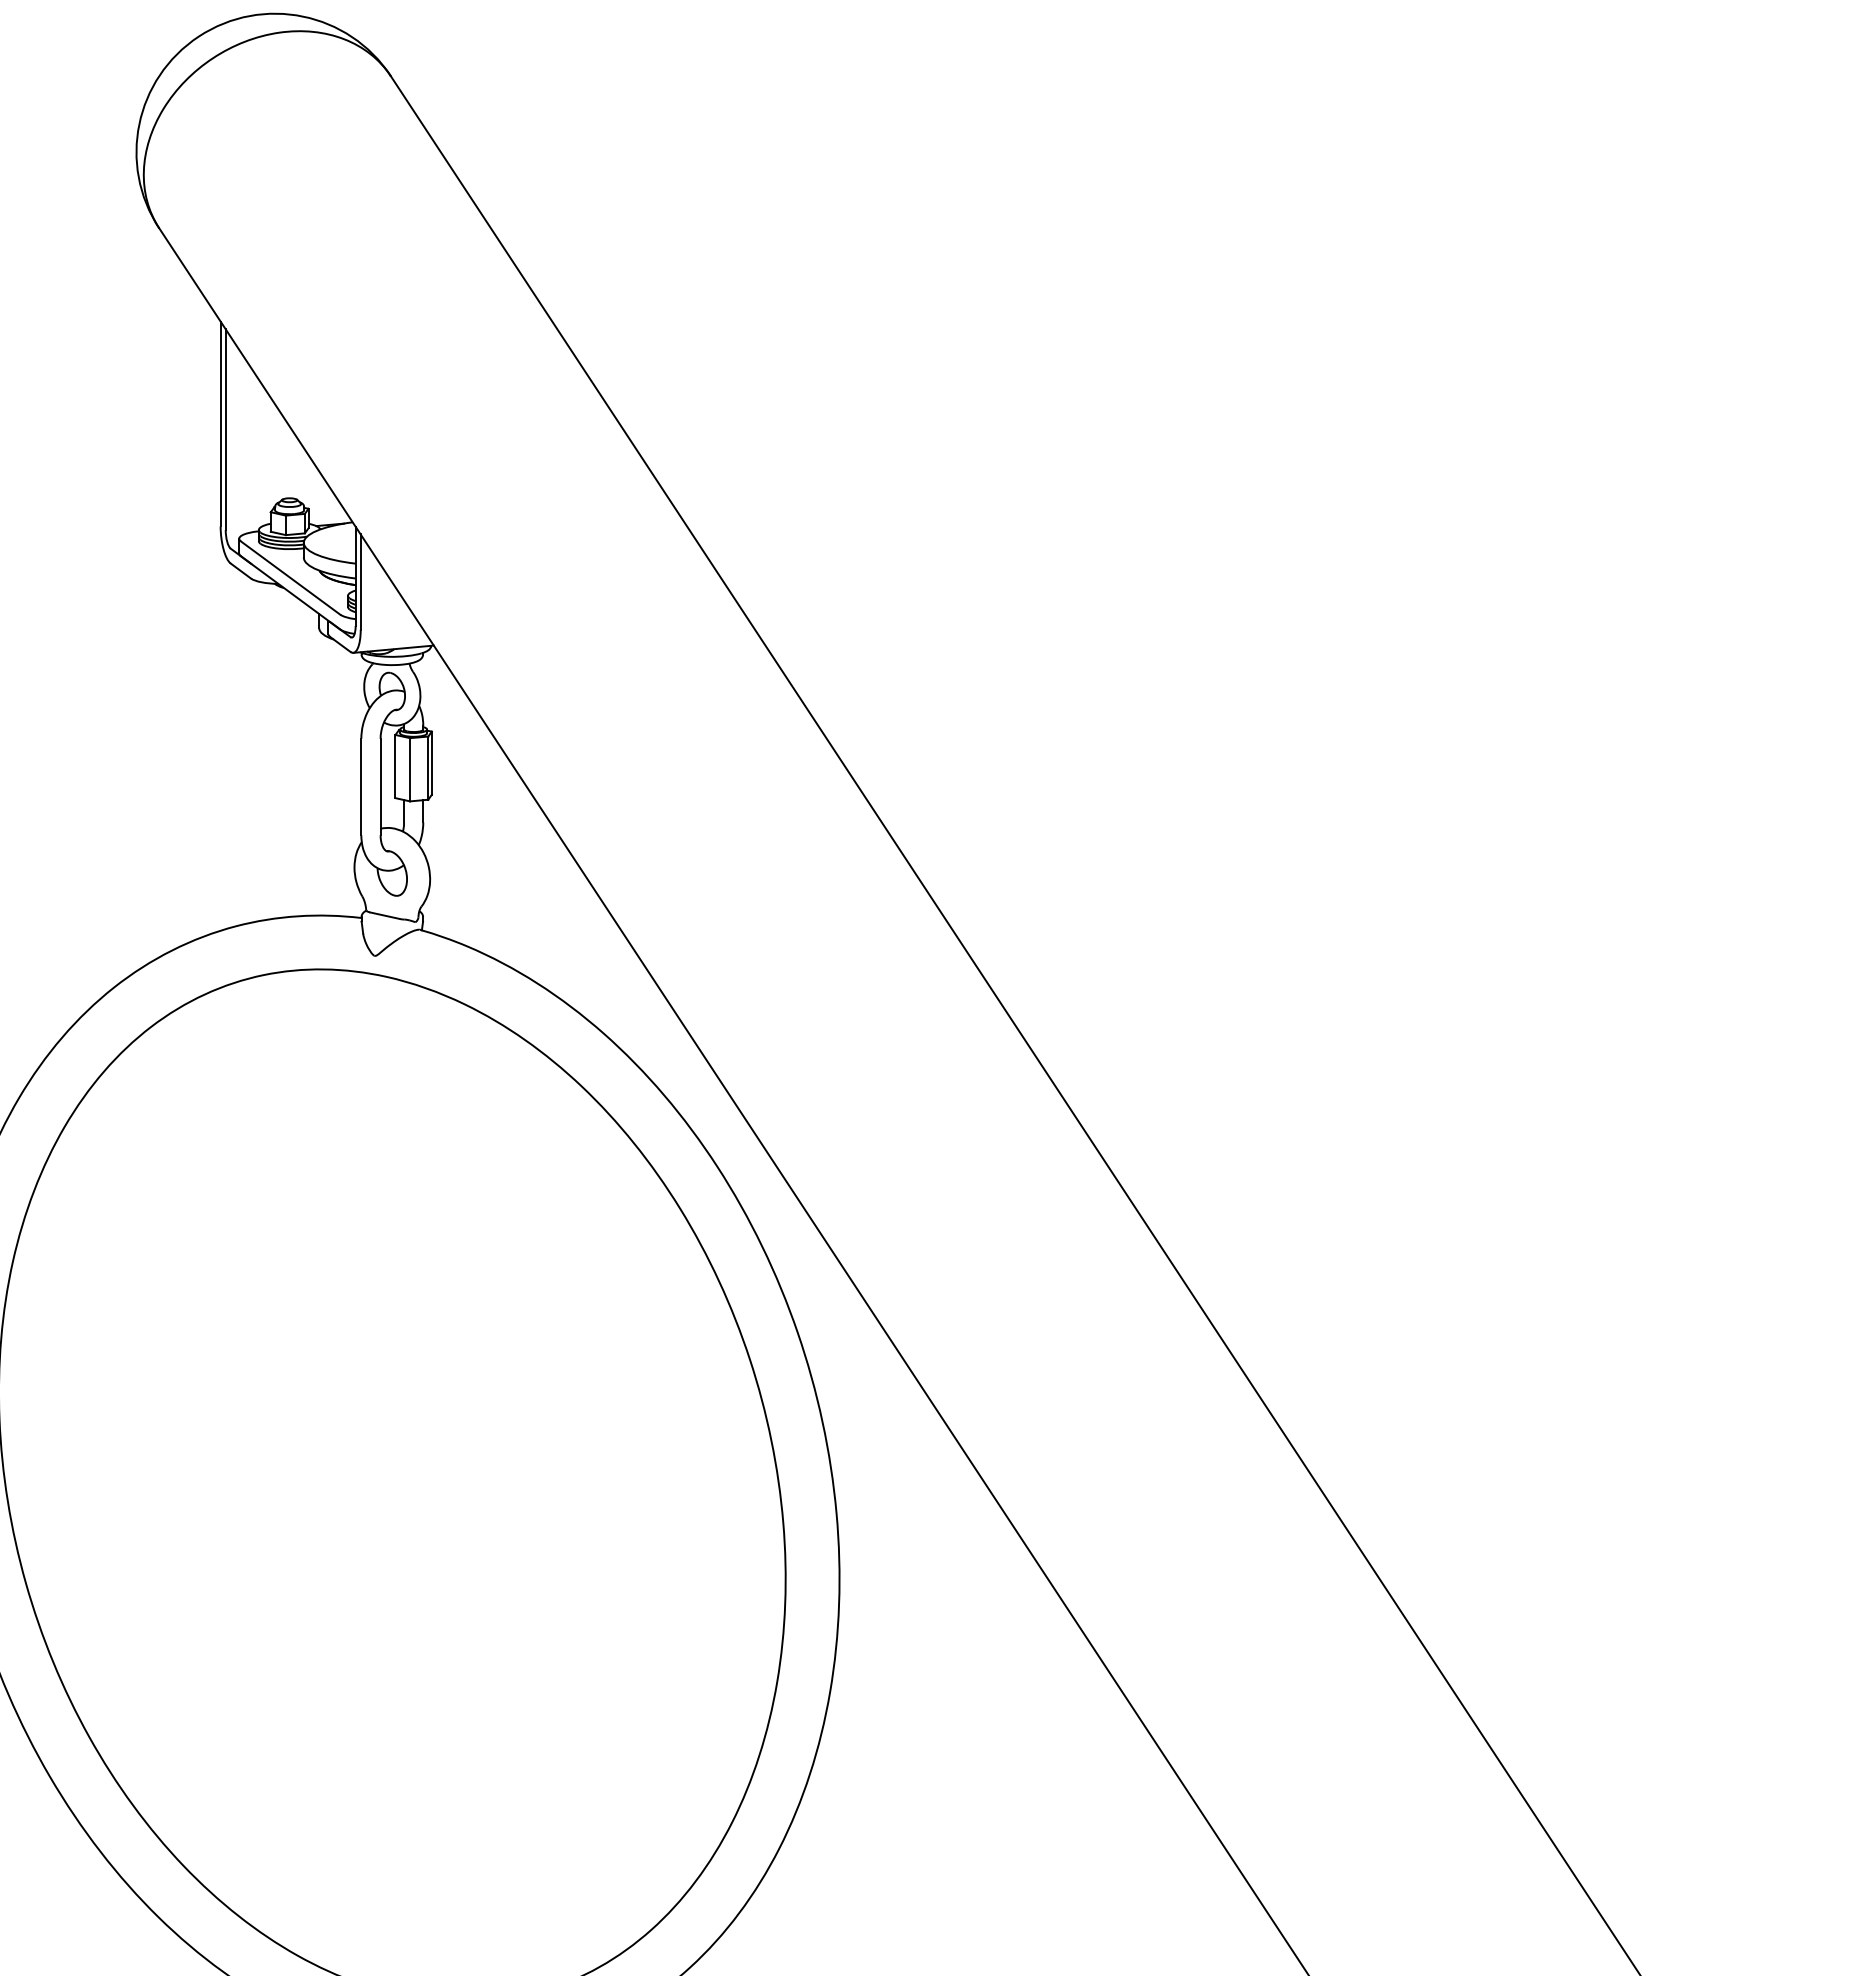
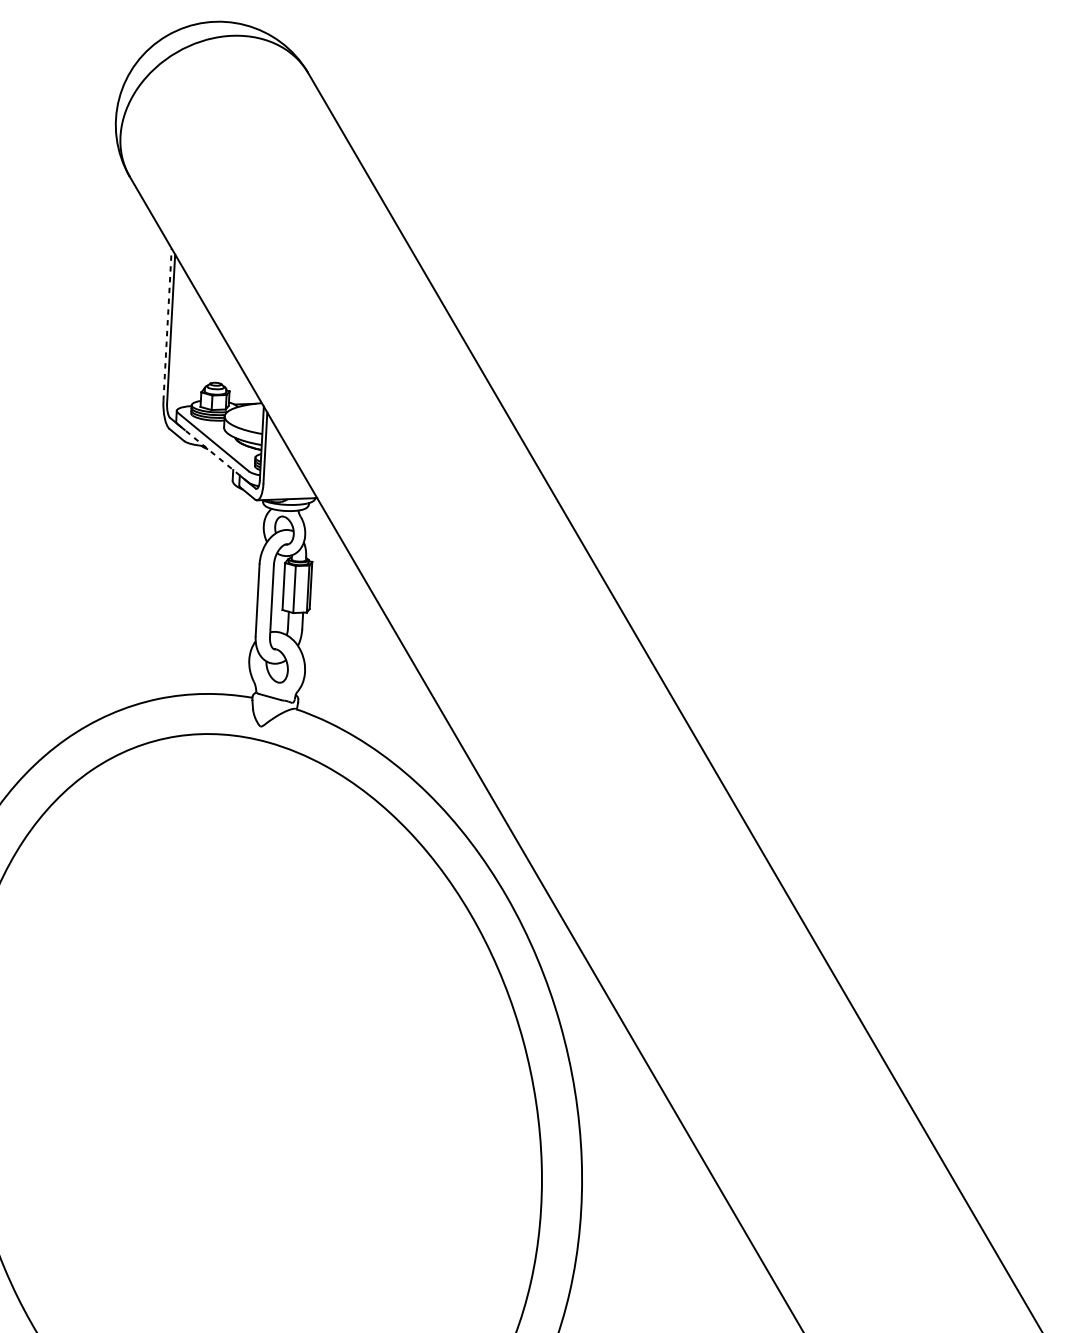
line: (220, 423) -> (167, 324), solid -> dashed
line: (290, 592) -> (212, 452), solid -> dashed

